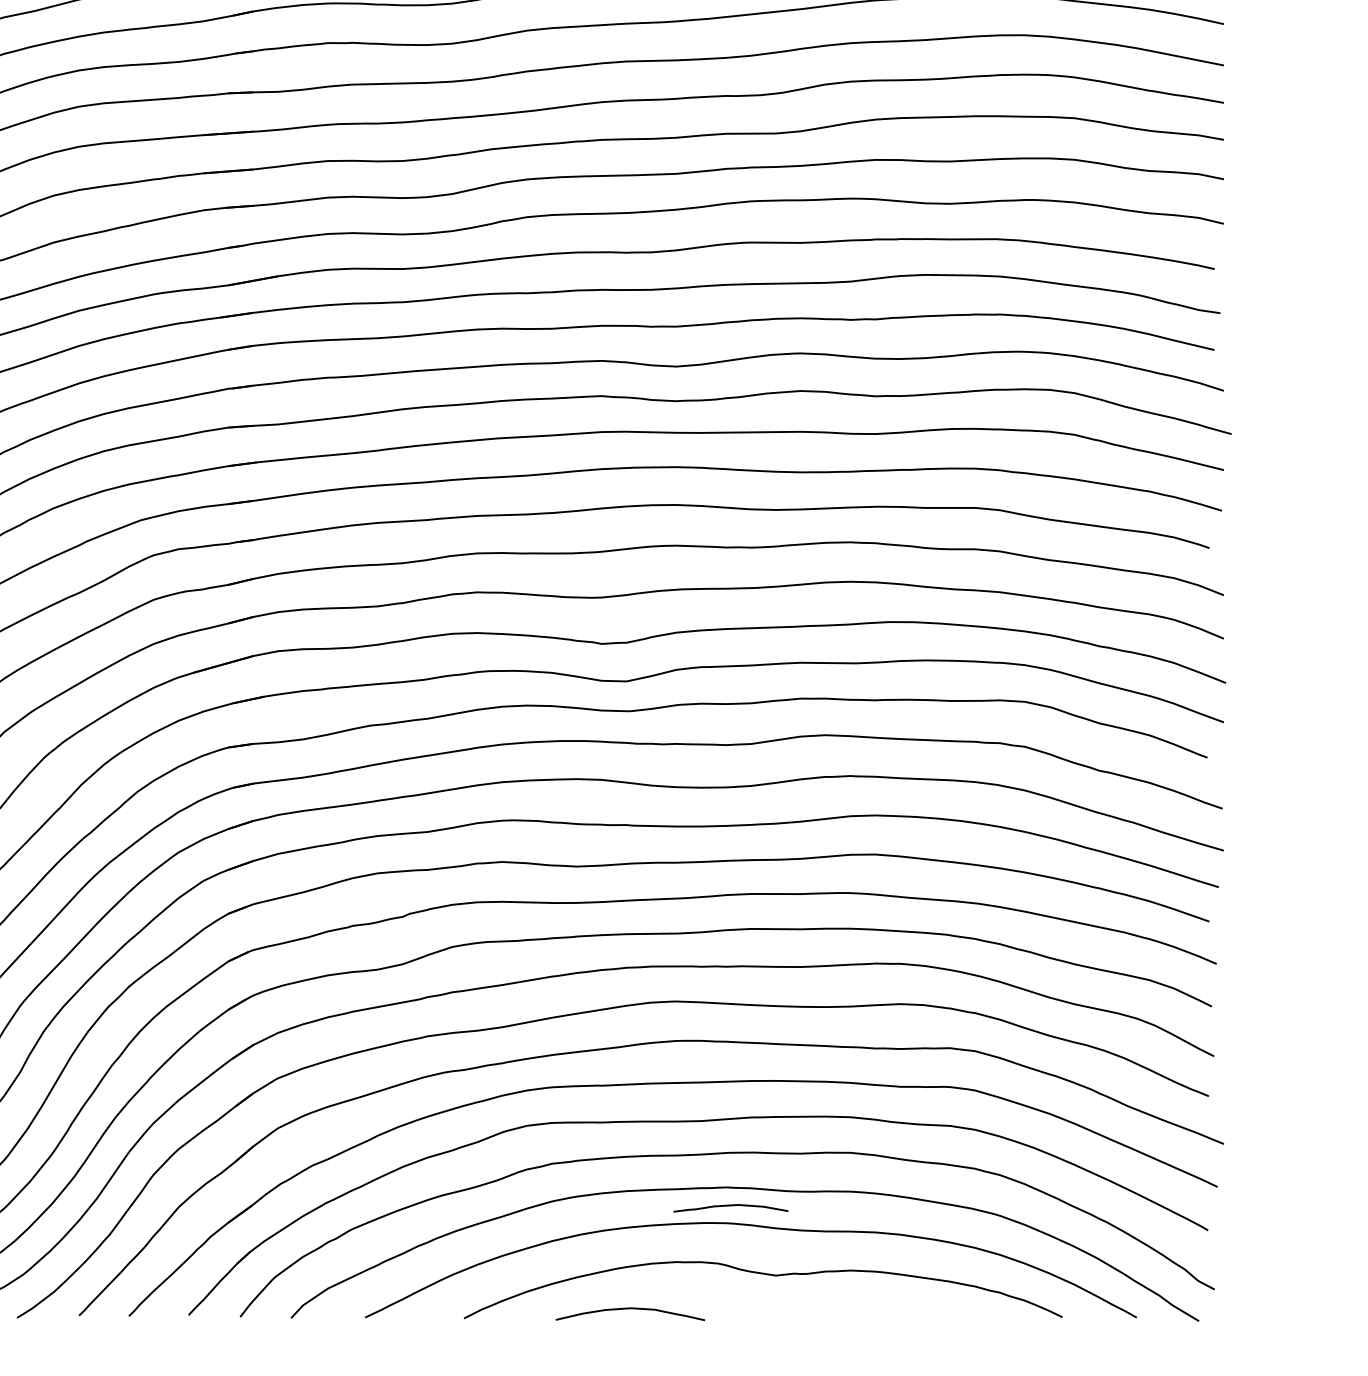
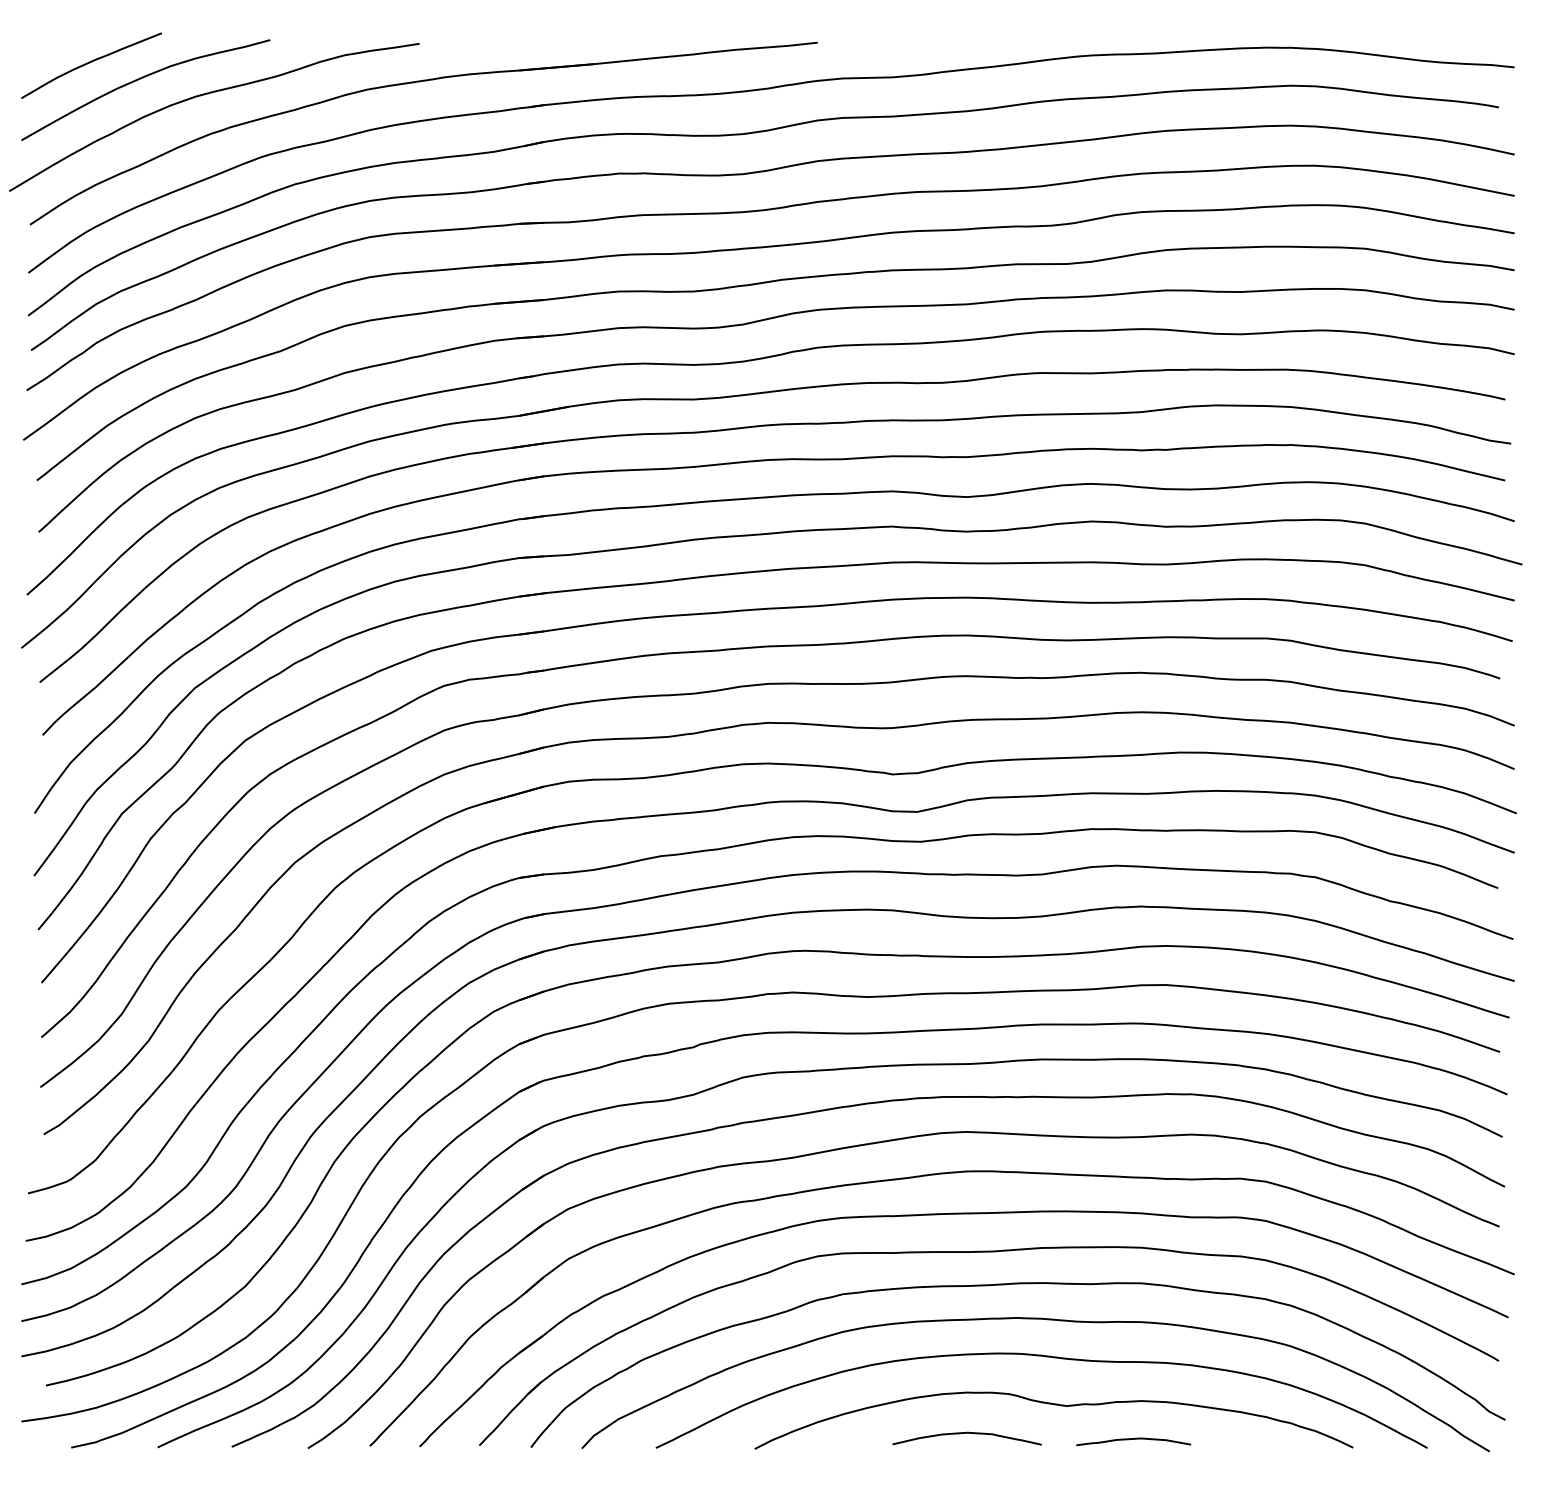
curve: (730, 1206) -> (1133, 1439), moved
curve: (629, 1309) -> (966, 1433), moved

